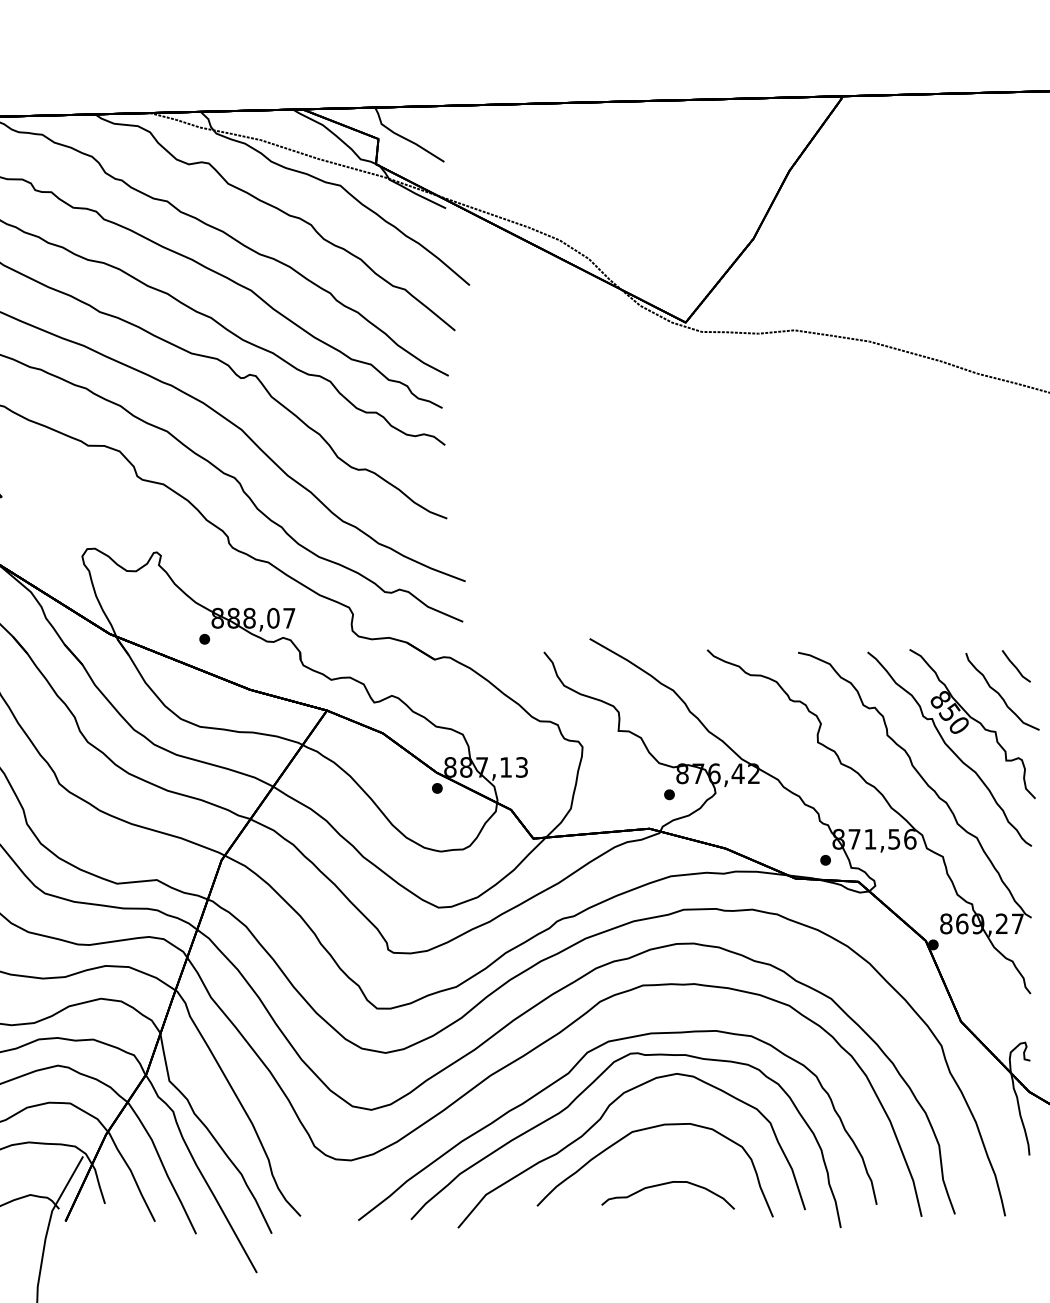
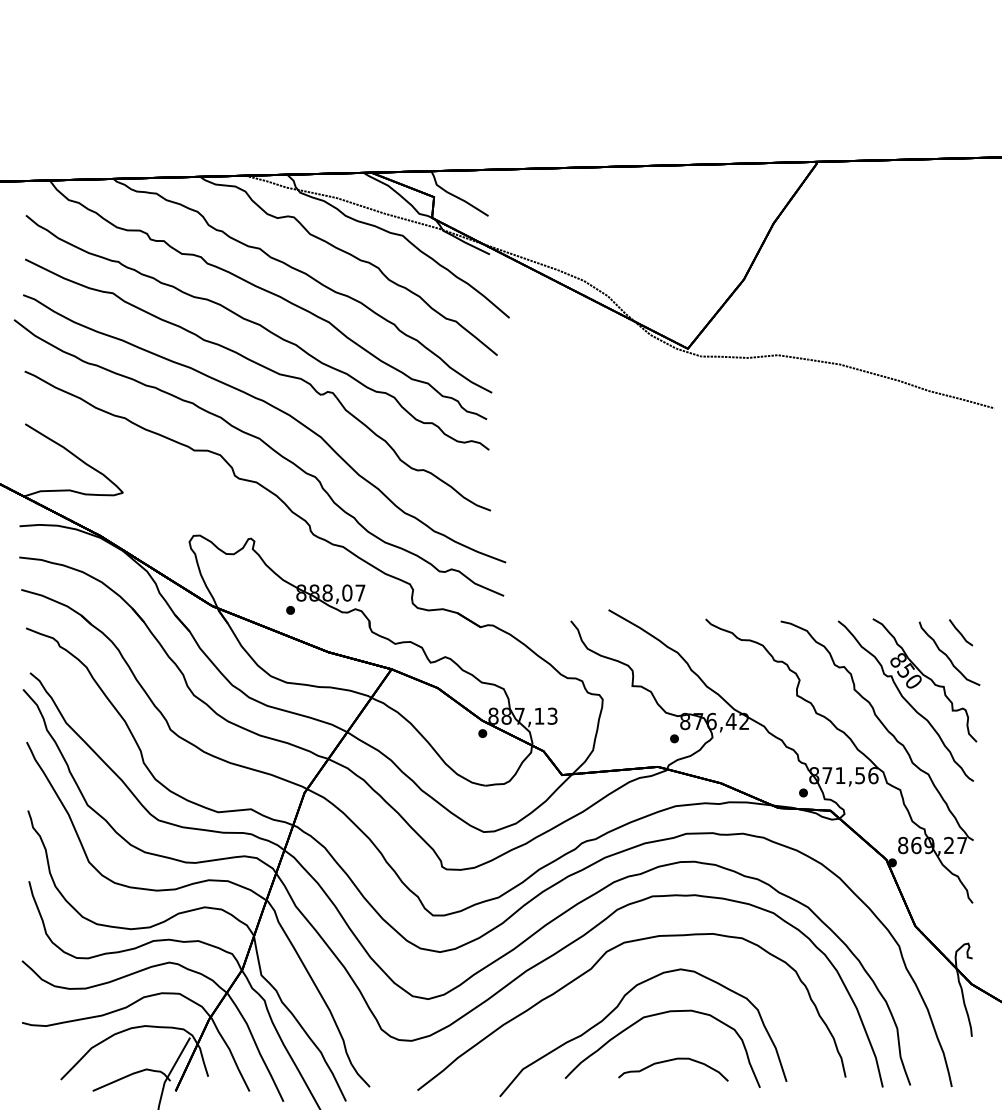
curve: (582, 1094) -> (602, 986), removed

